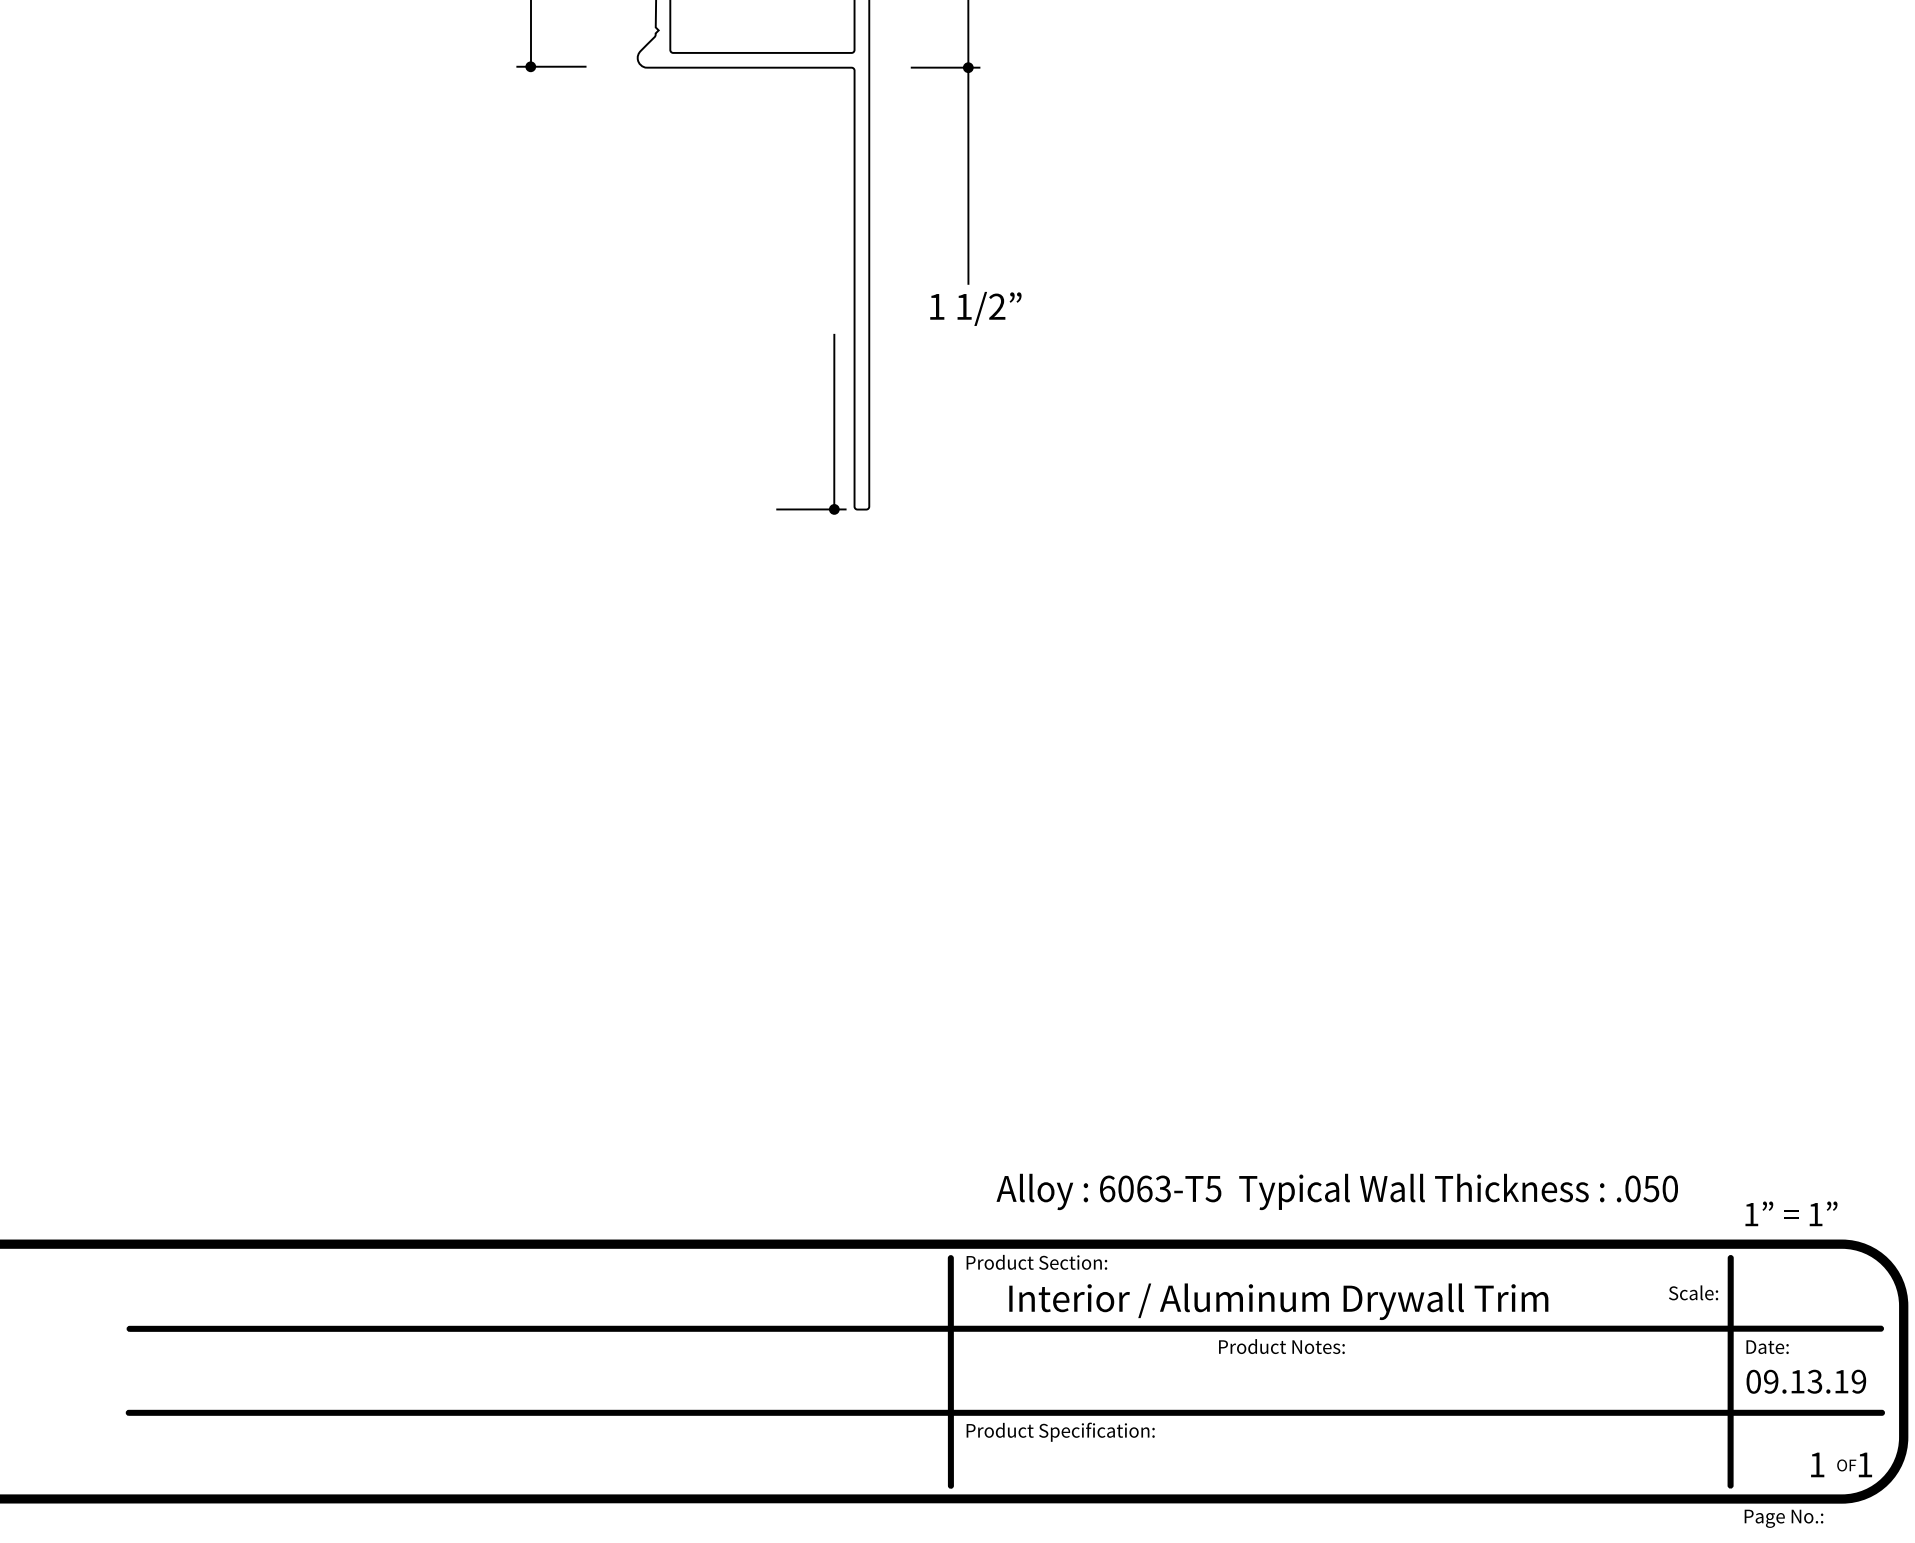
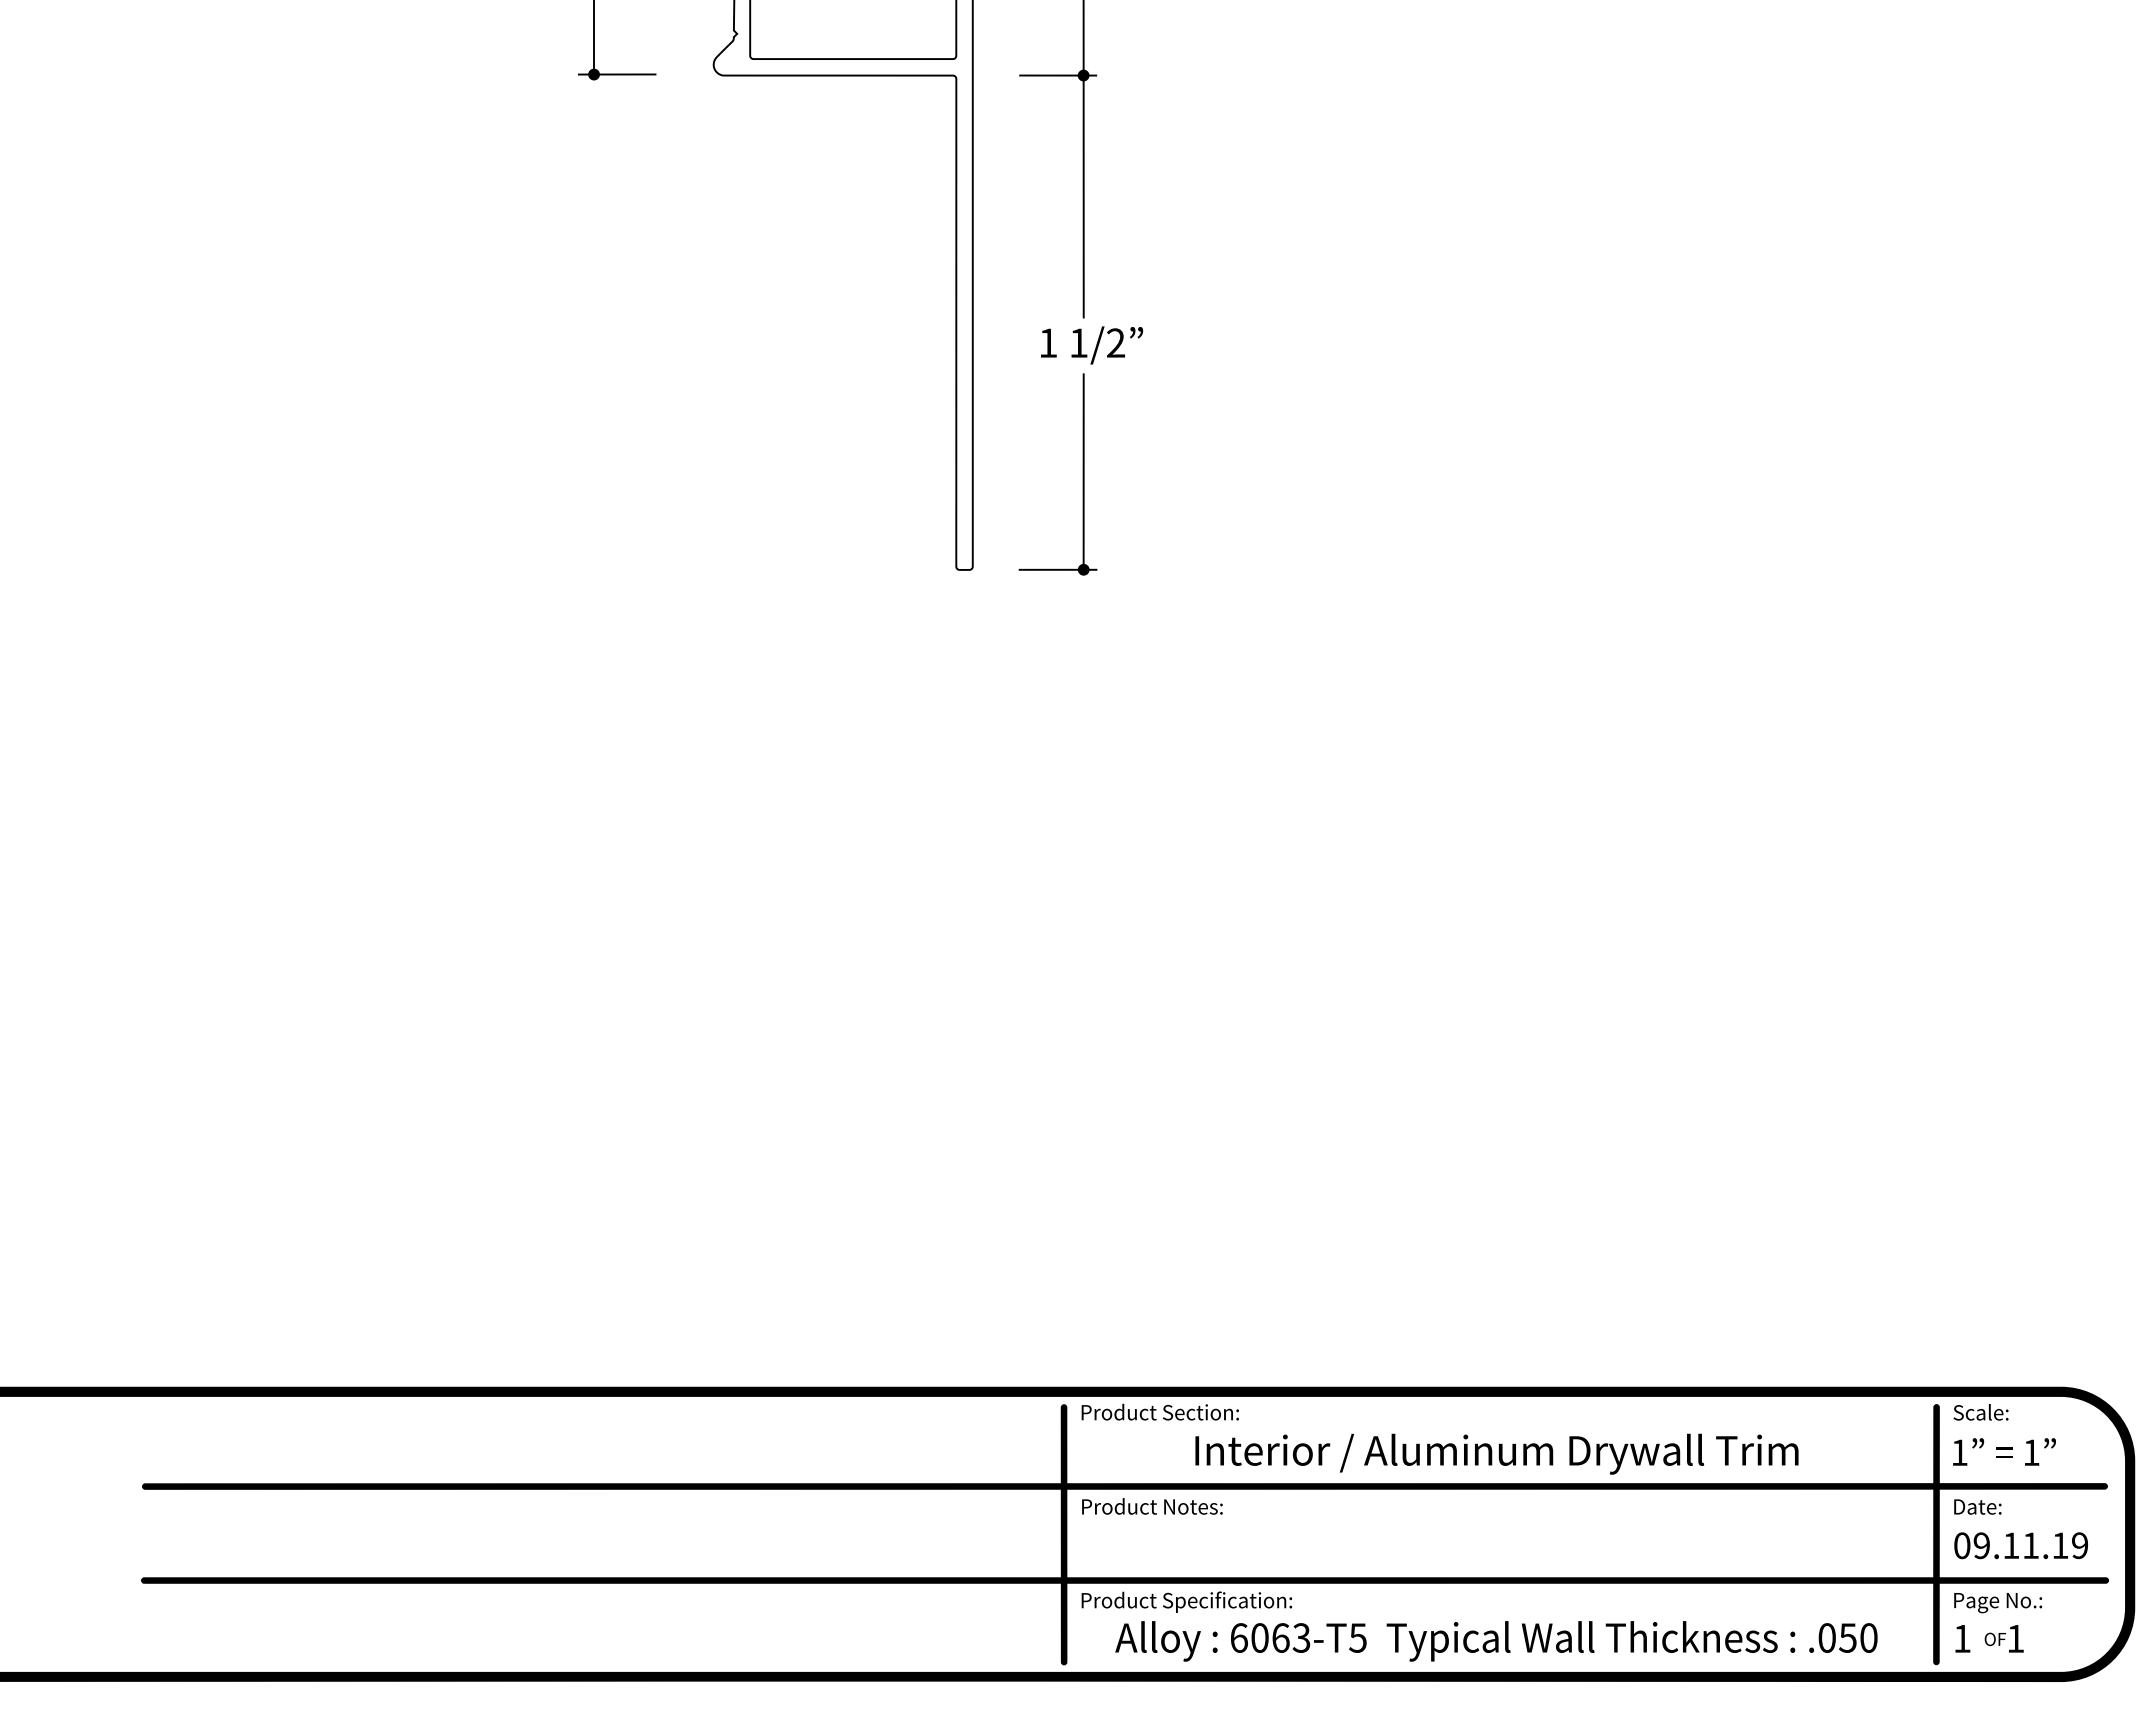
part: (833, 424) -> (1082, 474), moved
text: (1337, 1192) -> (1496, 1641), moved
text: (1791, 1213) -> (2004, 1451), moved
text: (1693, 1293) -> (1980, 1412), moved
text: (1278, 1301) -> (1496, 1453), moved
text: (1281, 1346) -> (1152, 1506), moved
text: (1814, 1381) -> (2030, 1545), 09.13.19 -> 09.11.19
text: (1841, 1464) -> (1989, 1638), moved
text: (1784, 1519) -> (1998, 1603), moved

